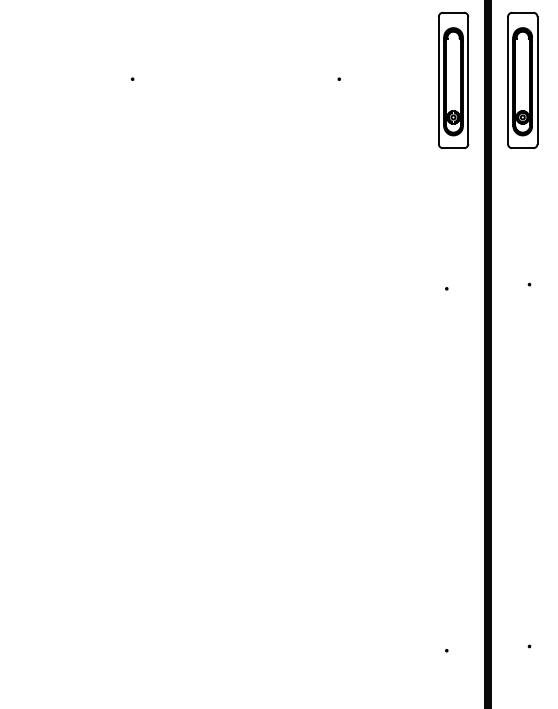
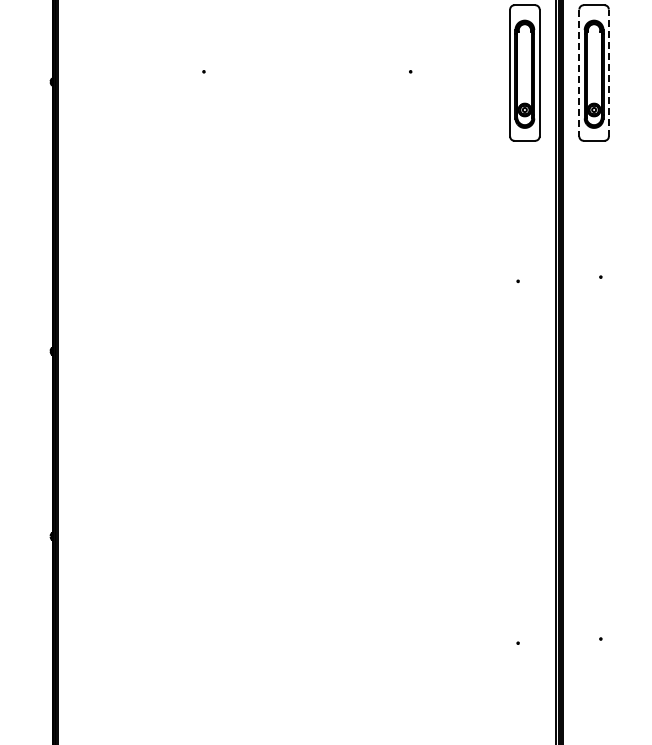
line: (508, 80) -> (579, 73), solid -> dashed
line: (537, 80) -> (608, 73), solid -> dashed

